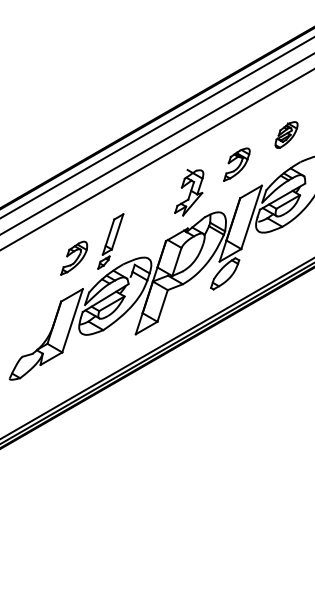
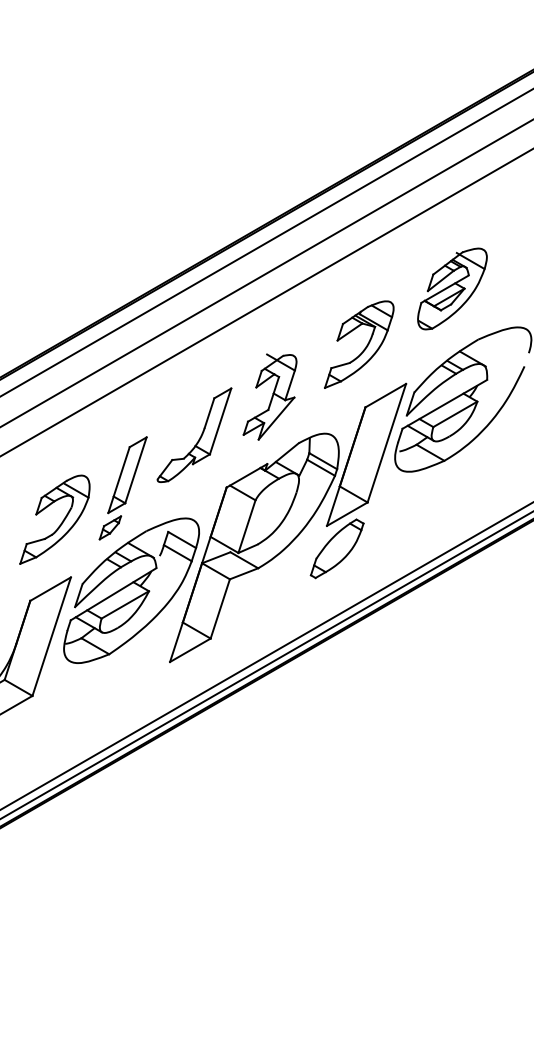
part: (286, 134) -> (452, 287), size x1.67
part: (236, 164) -> (358, 344), size x1.43
part: (148, 213) -> (193, 435), added
part: (73, 257) -> (53, 518), size x1.43

